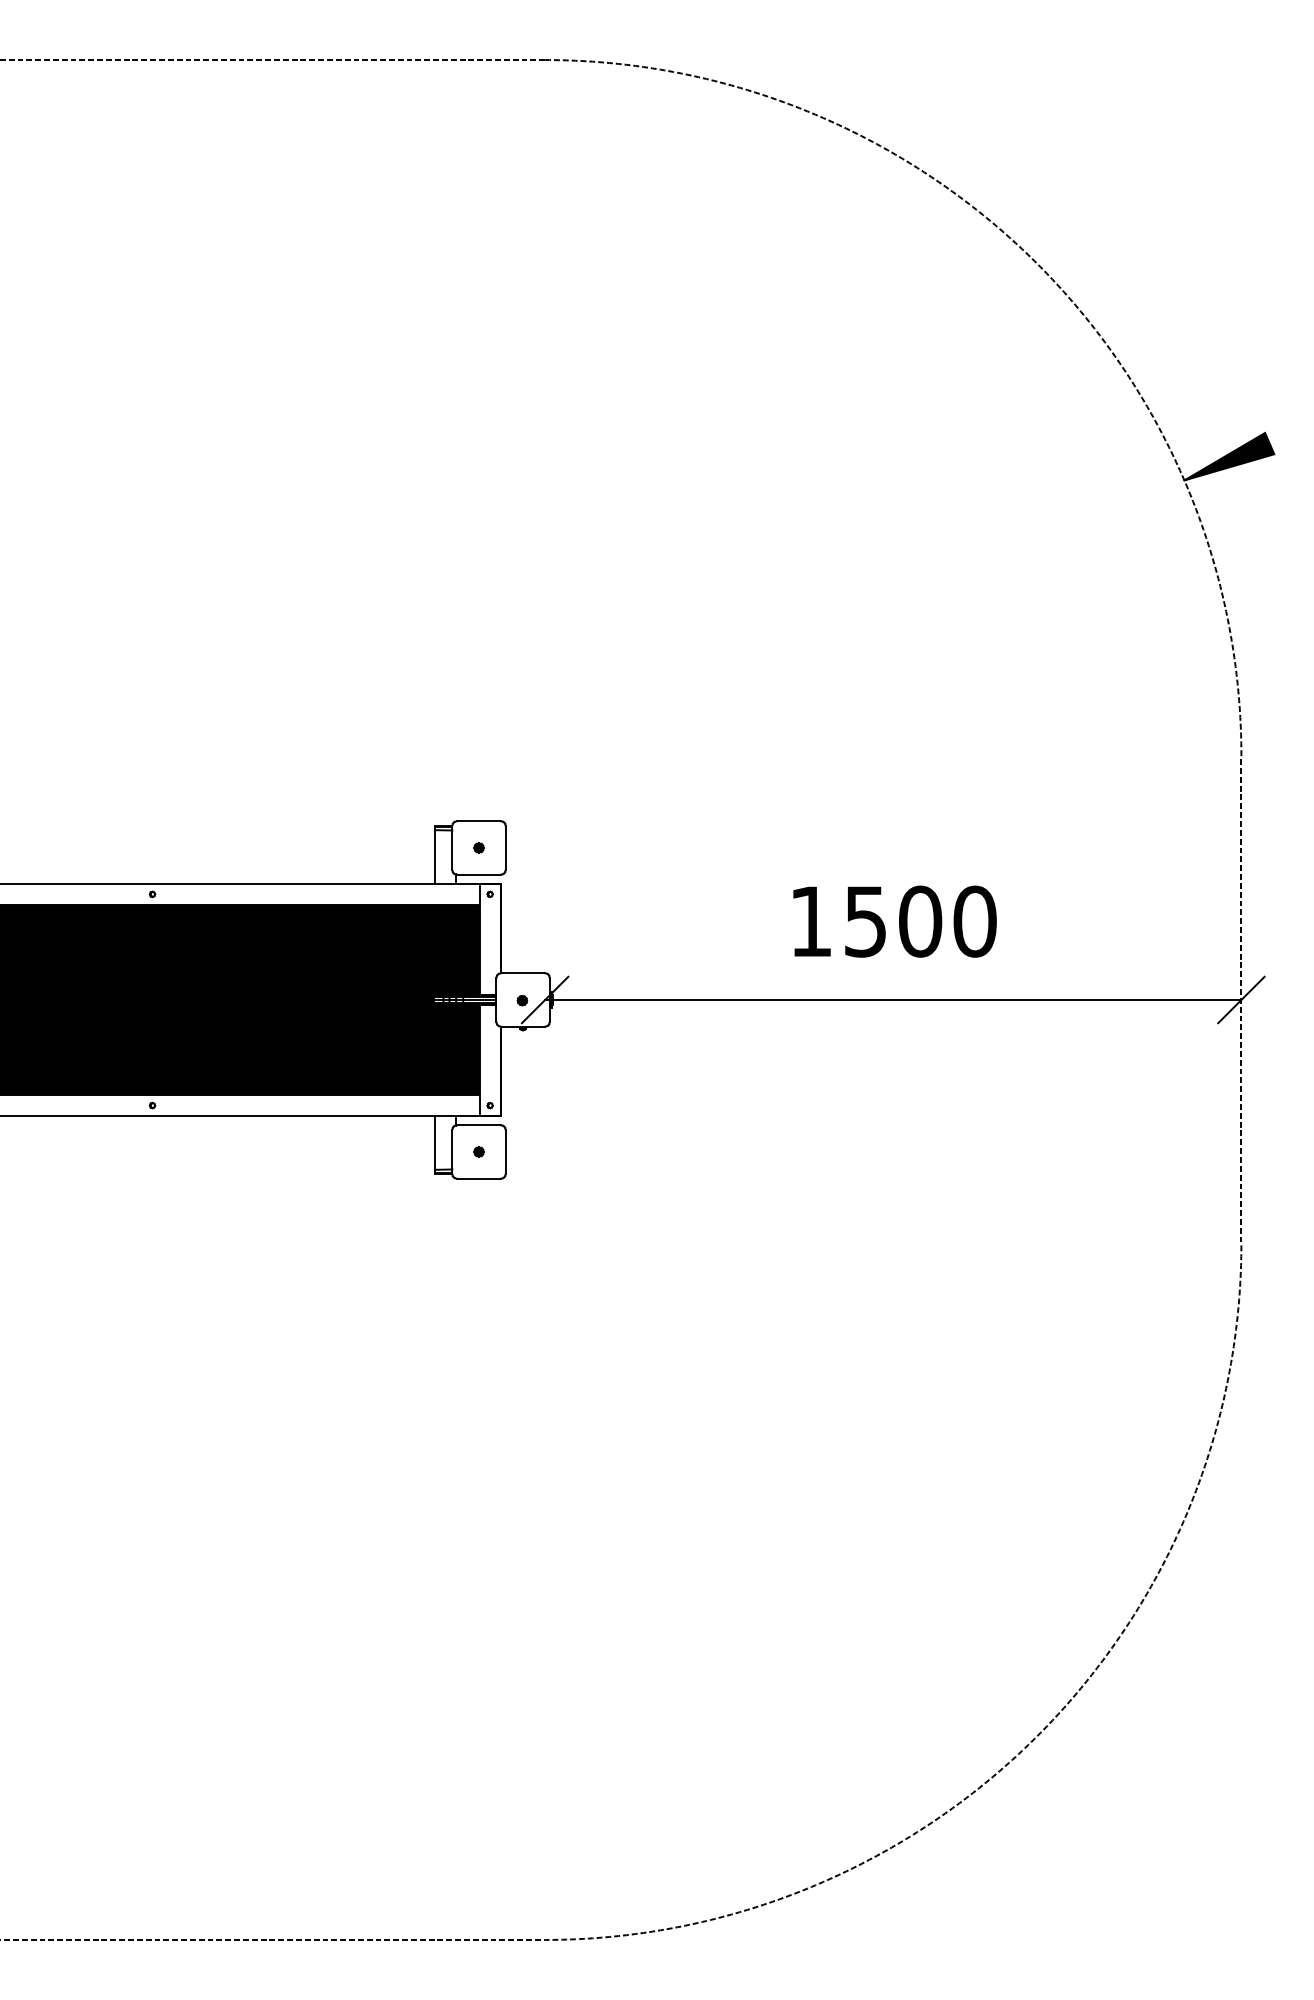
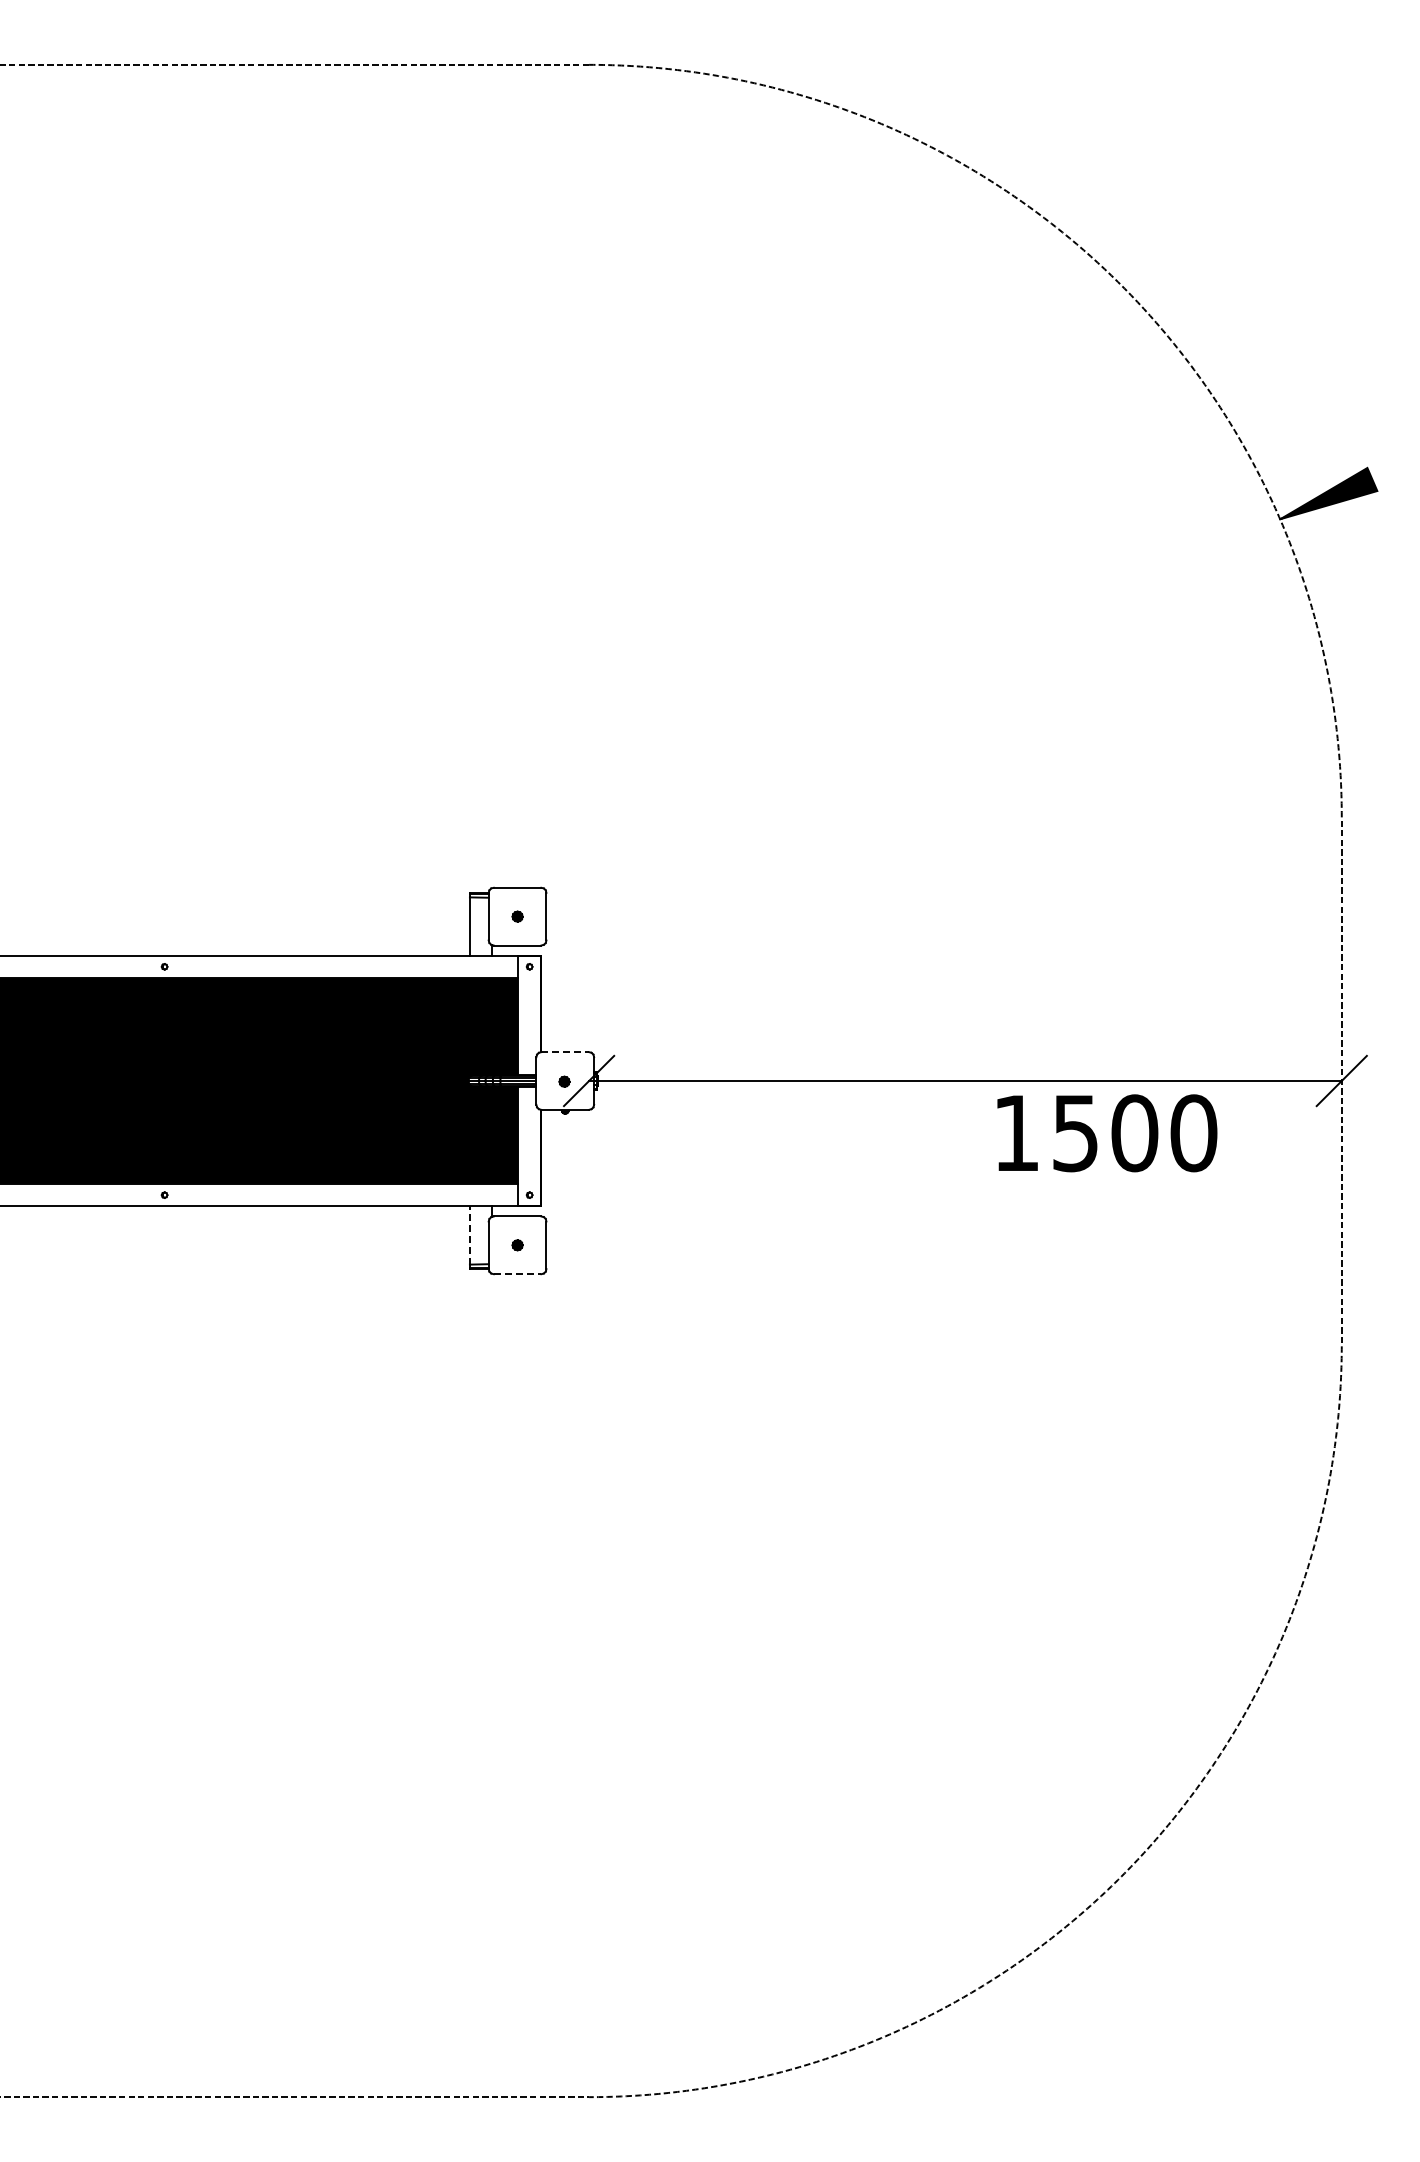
text: (895, 921) -> (1107, 1133), moved
line: (523, 973) -> (565, 1052), solid -> dashed
line: (434, 1142) -> (469, 1235), solid -> dashed
line: (478, 1178) -> (517, 1274), solid -> dashed

